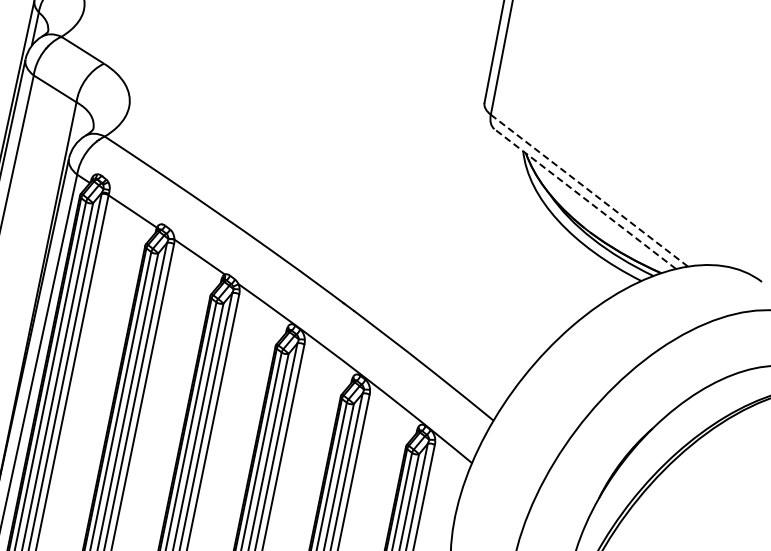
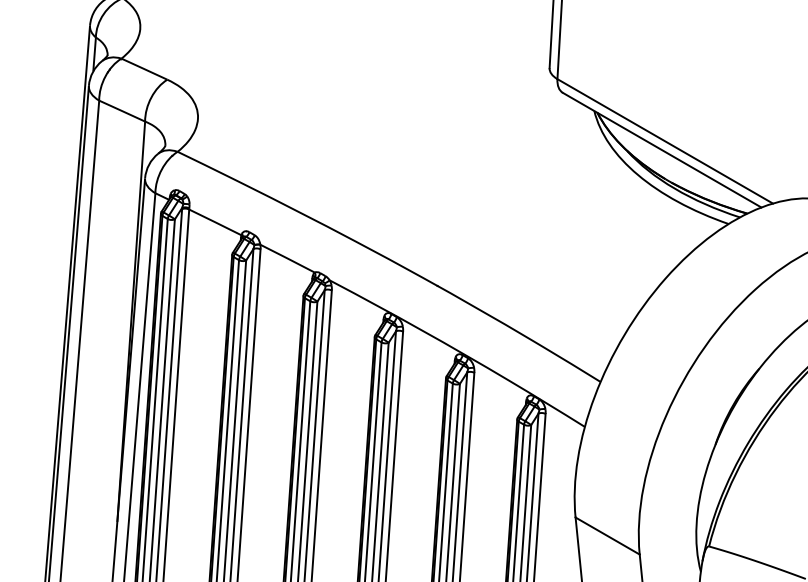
line: (588, 190) -> (664, 141), dashed -> solid
line: (585, 199) -> (662, 150), dashed -> solid

